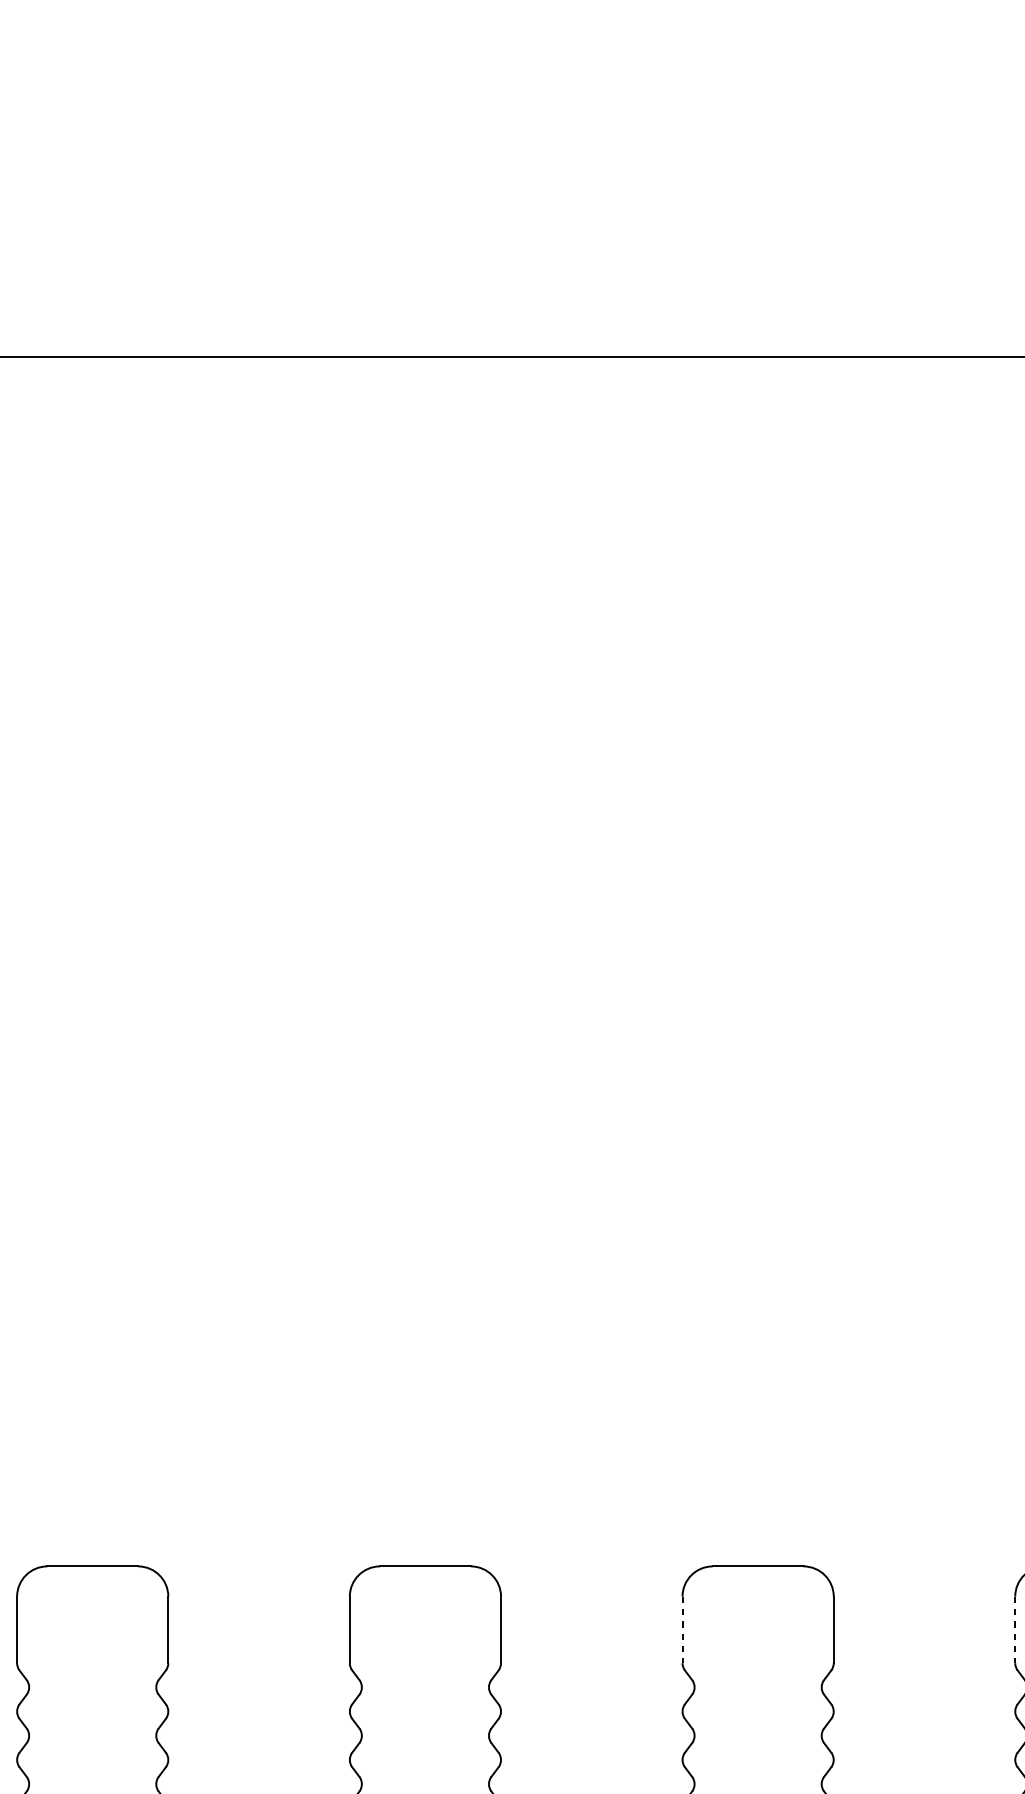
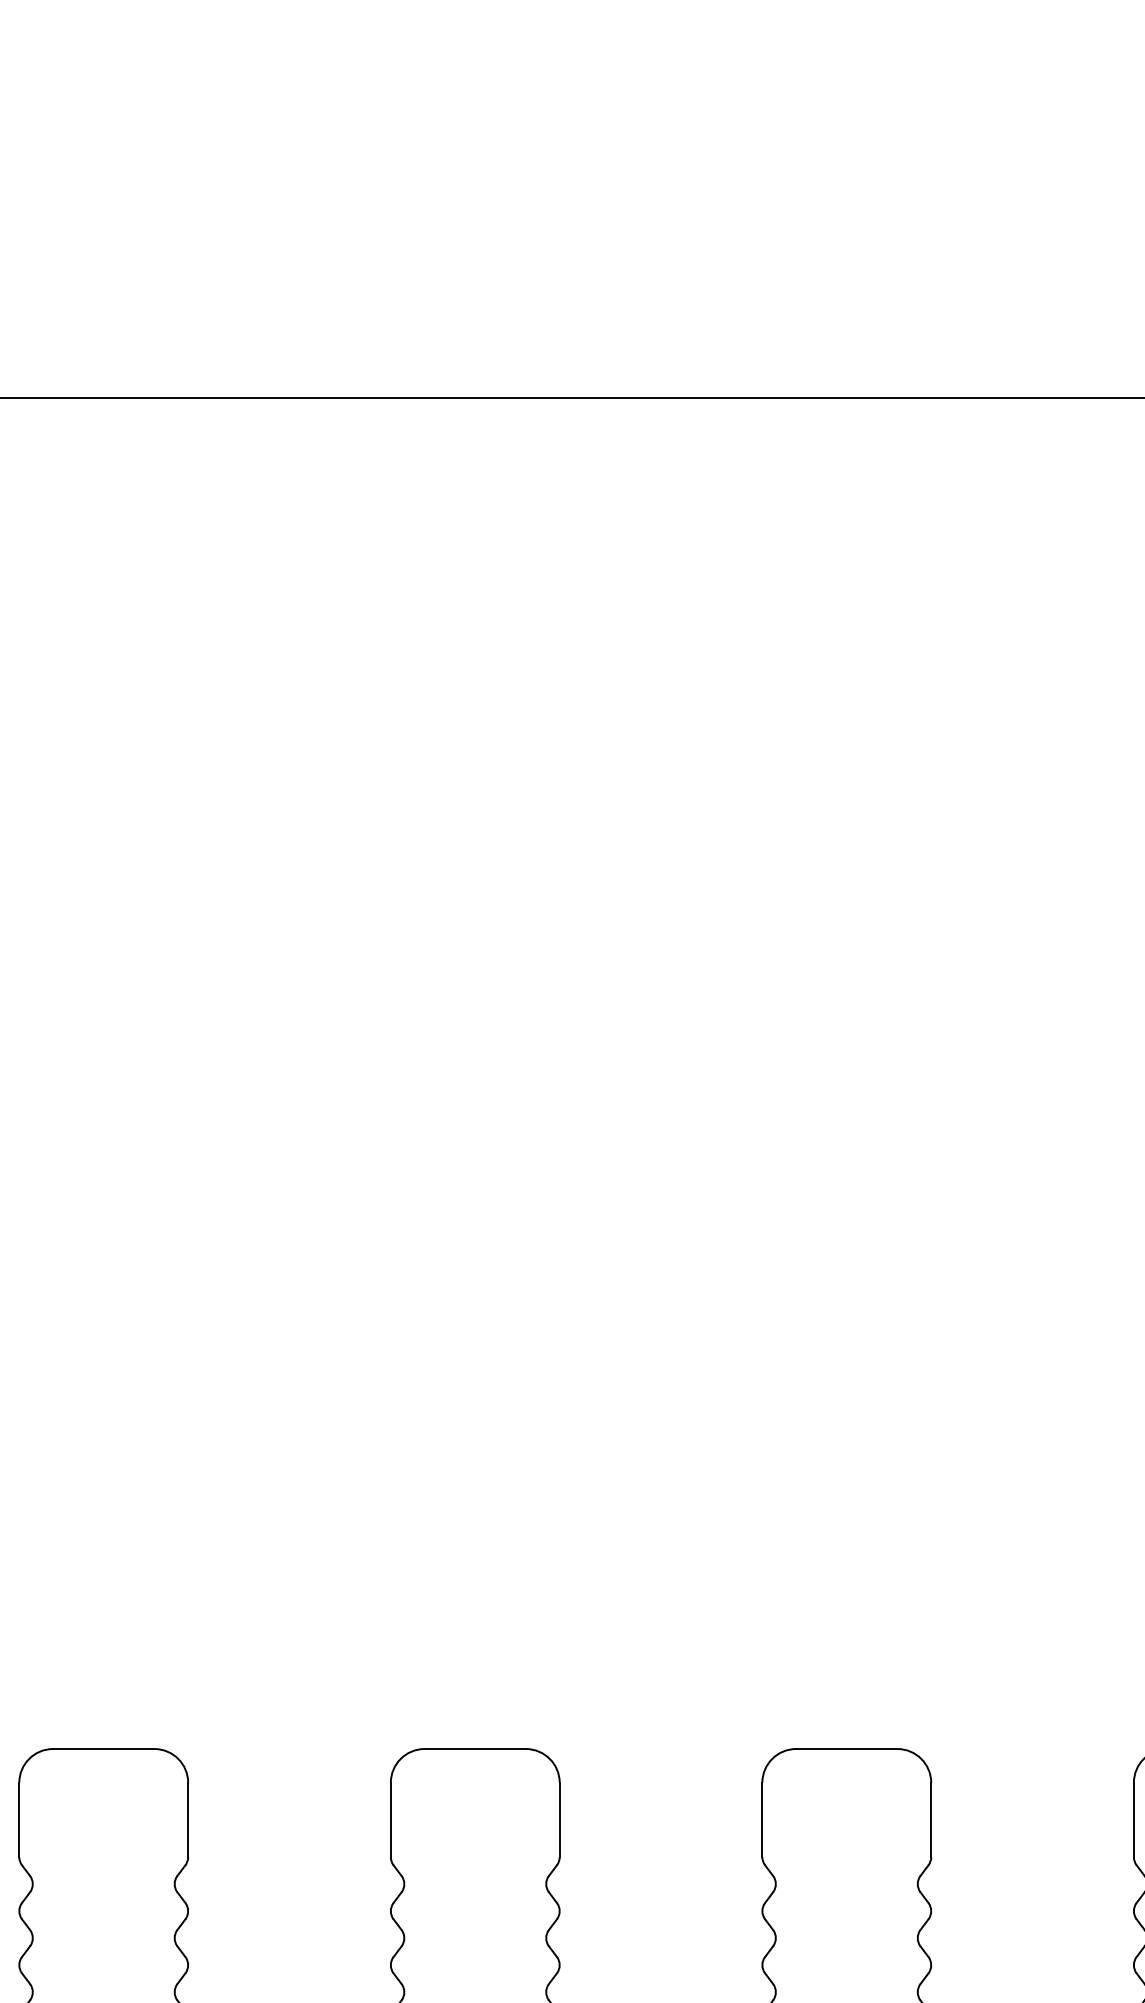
line: (682, 1630) -> (762, 1820), dashed -> solid
line: (1014, 1630) -> (1133, 1820), dashed -> solid

